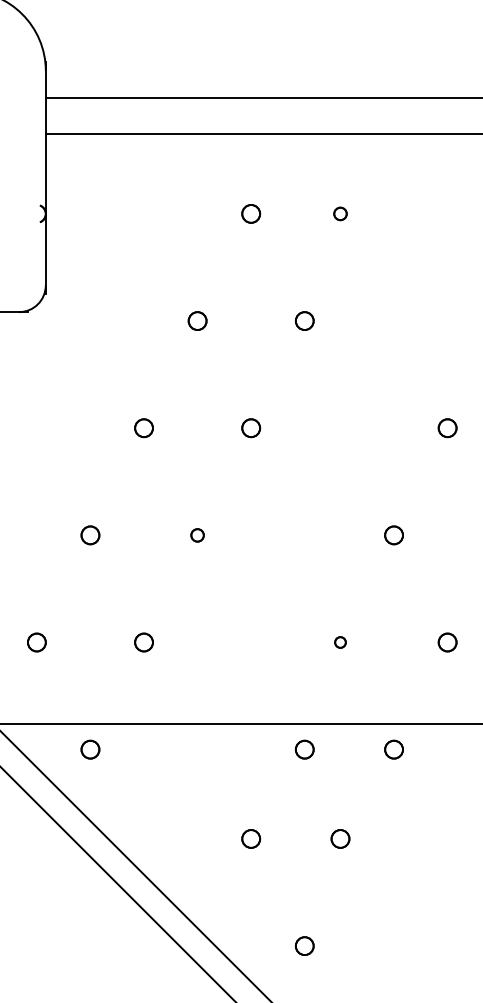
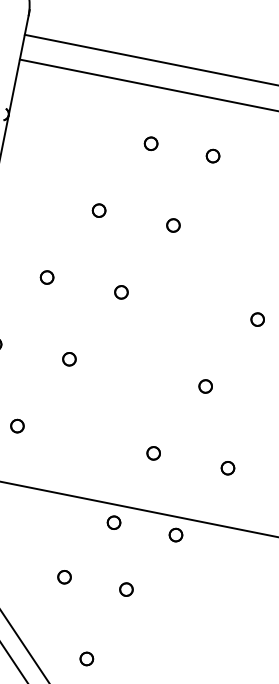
part: (340, 213) -> (213, 155), size x1.43
part: (197, 535) -> (69, 359), size x1.43
part: (340, 642) -> (153, 453), size x1.67

